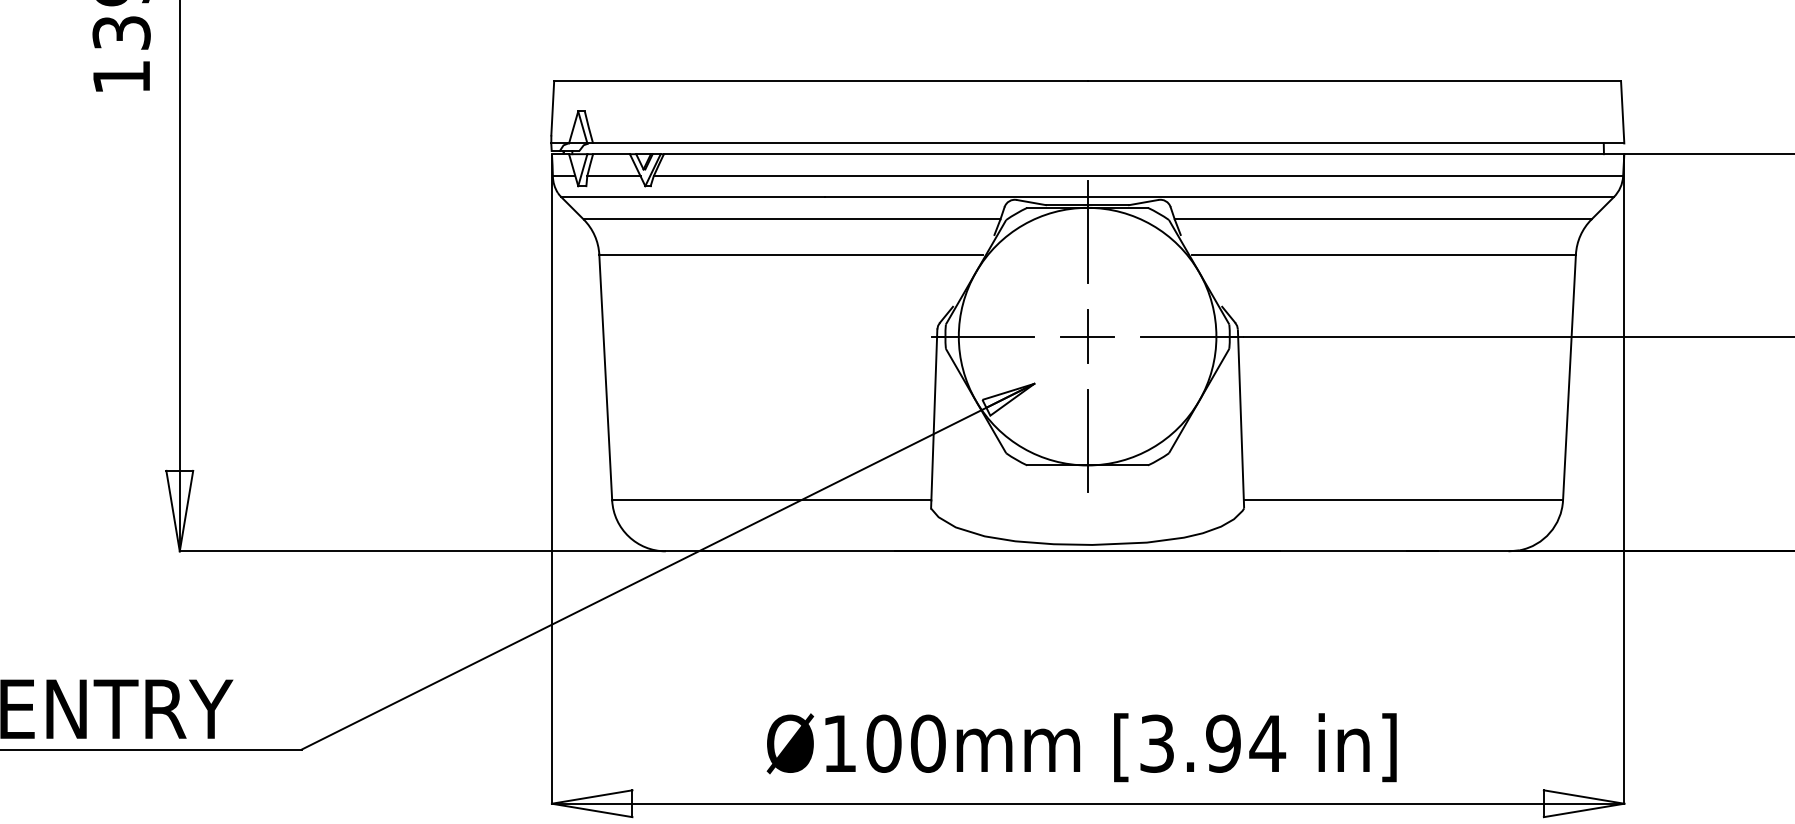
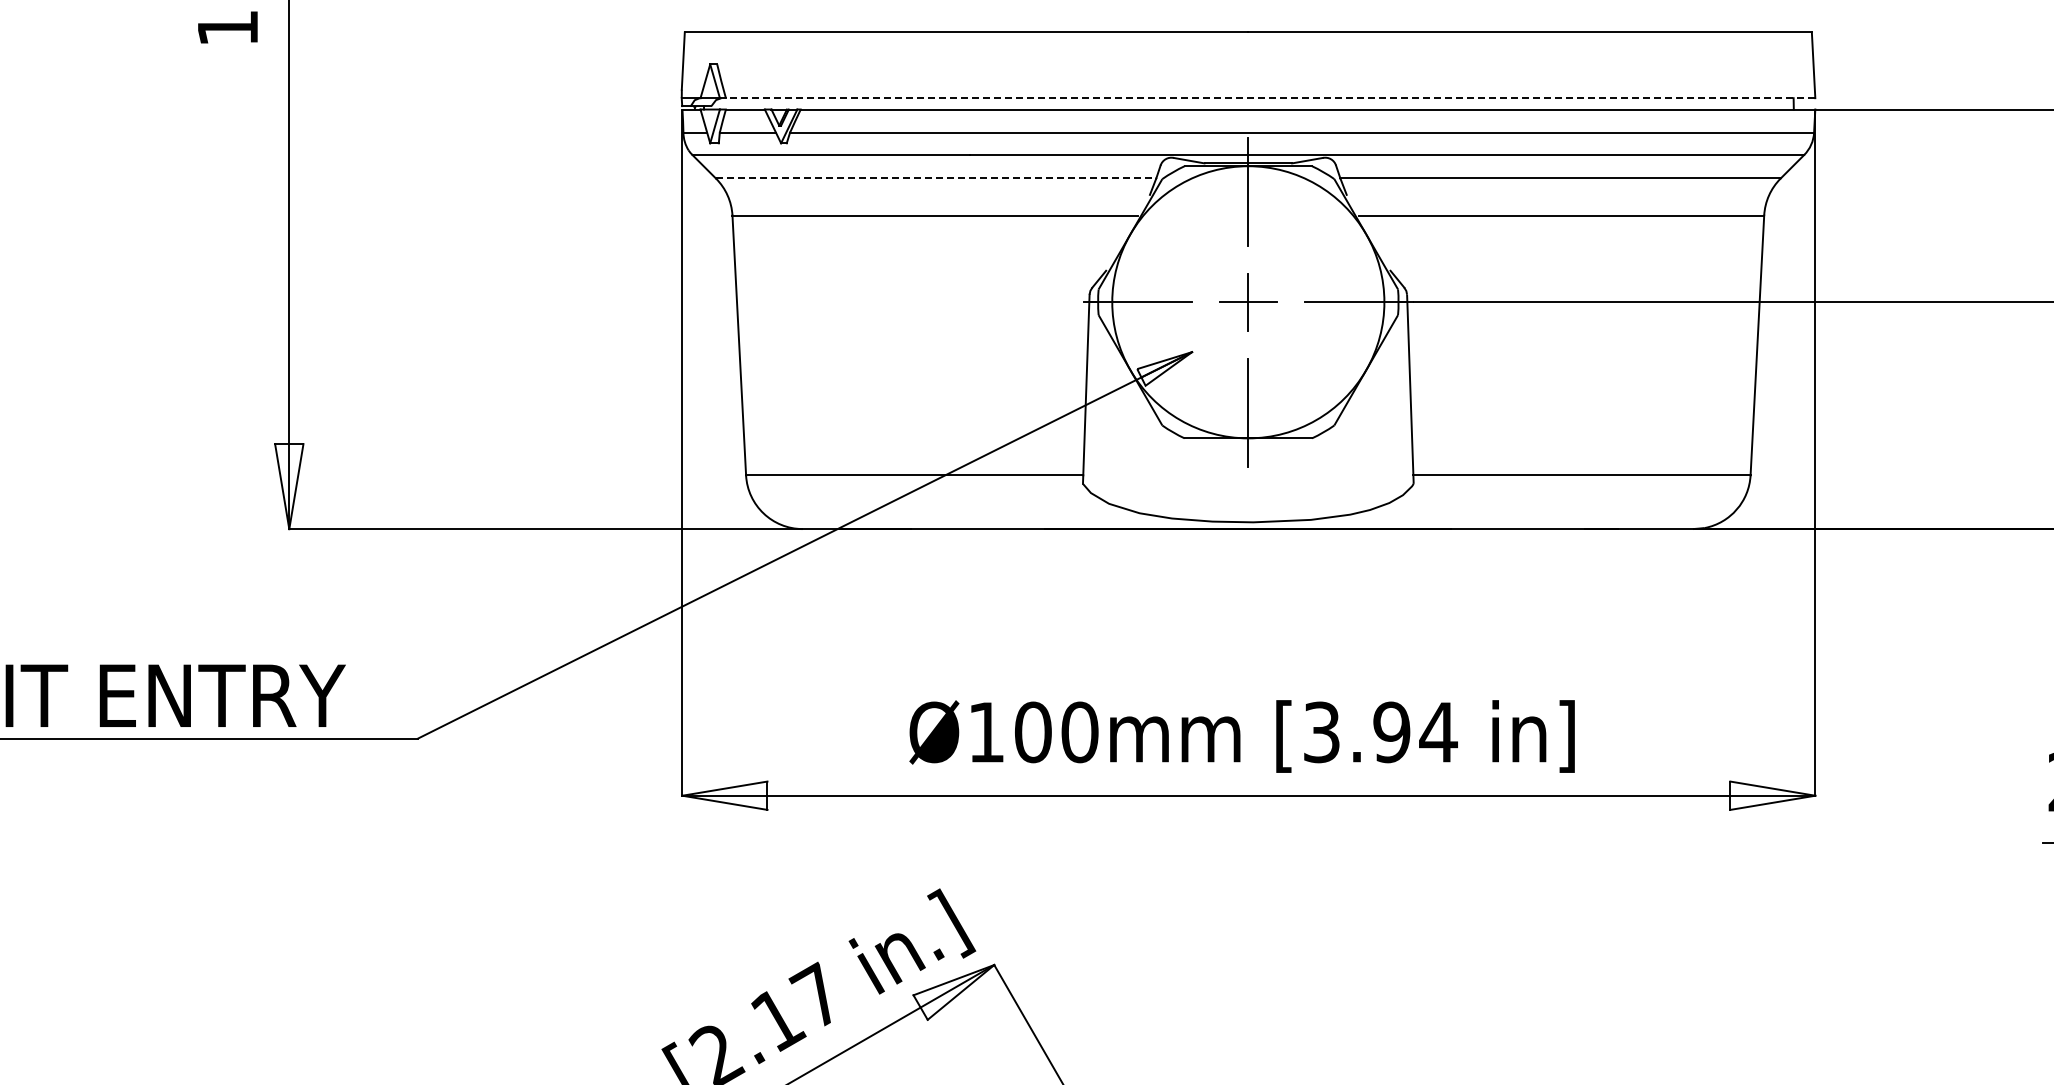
line: (1108, 143) -> (1270, 98), solid -> dashed
line: (792, 219) -> (936, 178), solid -> dashed

